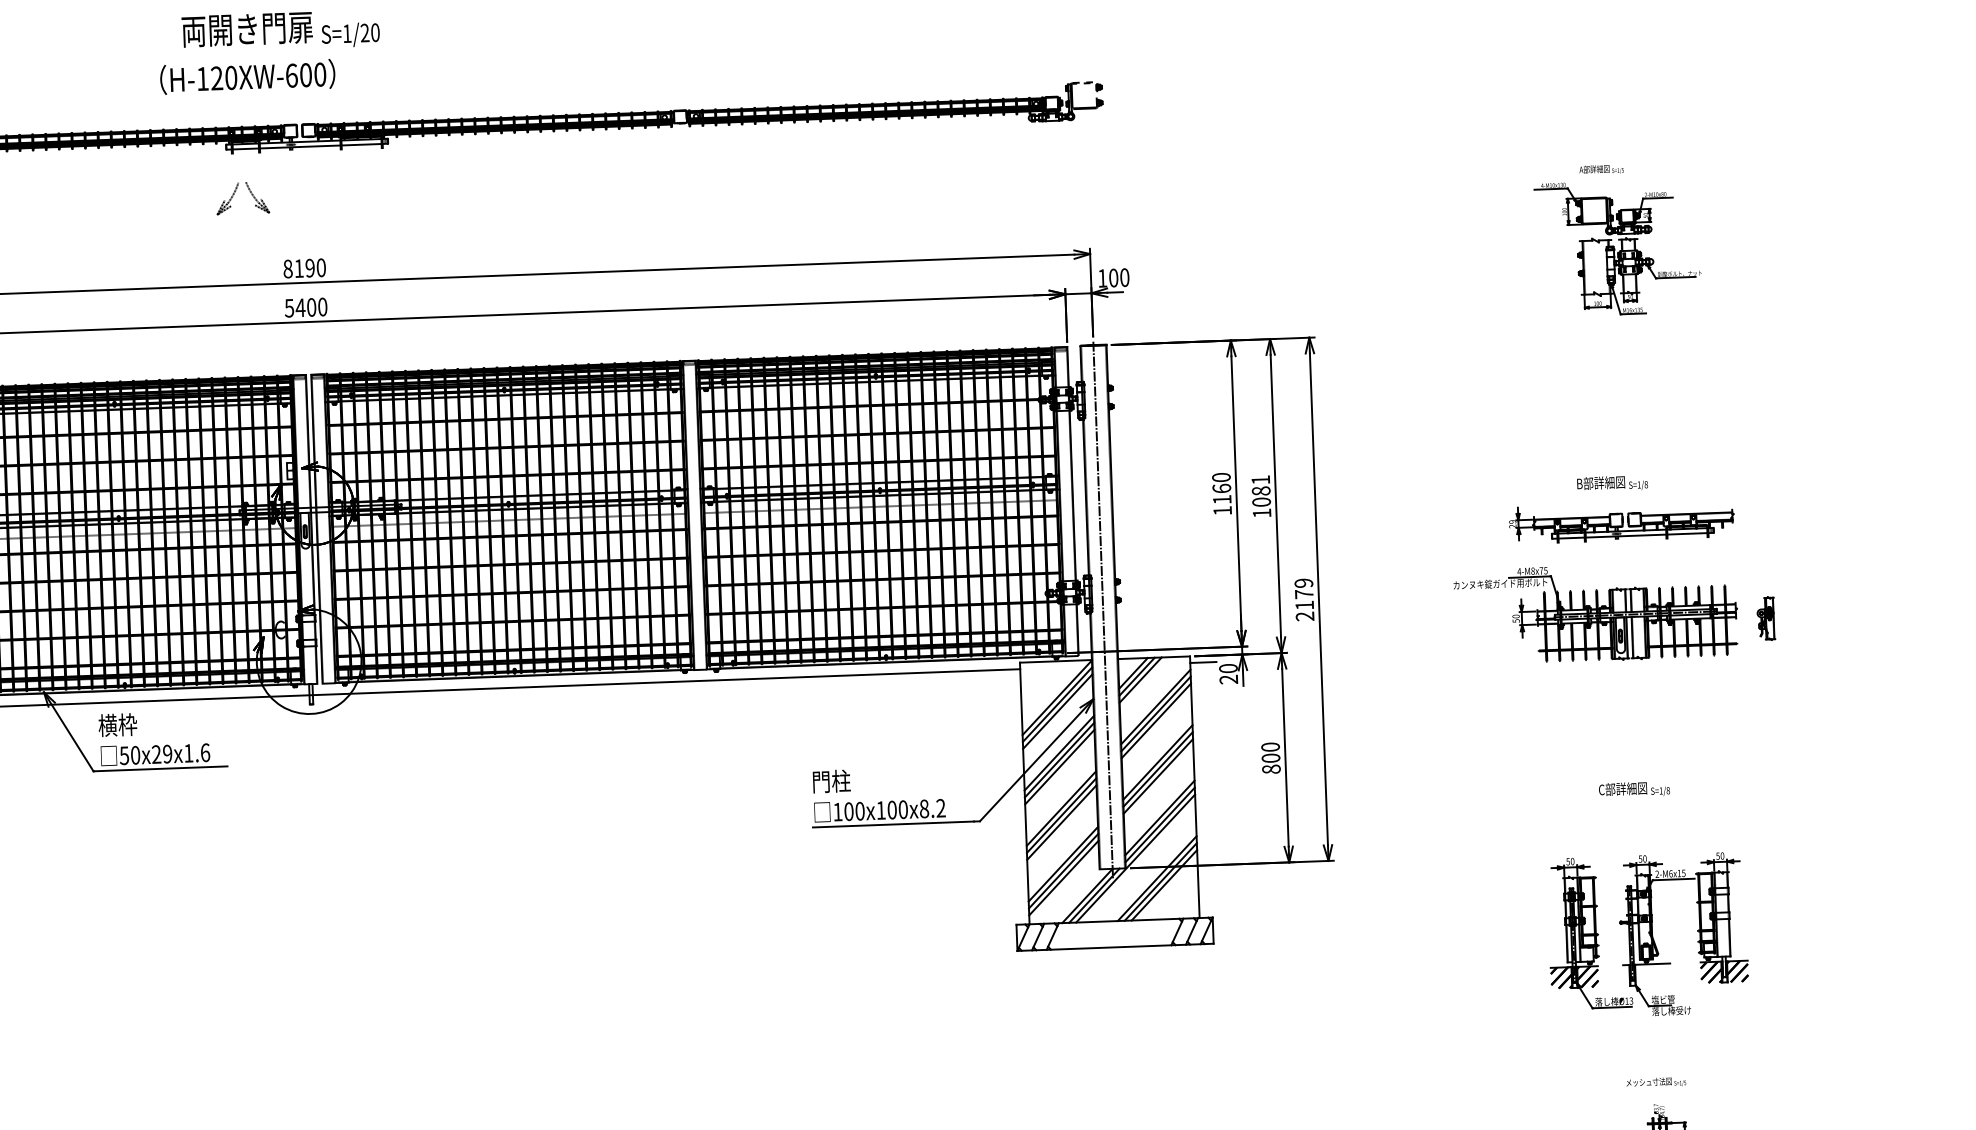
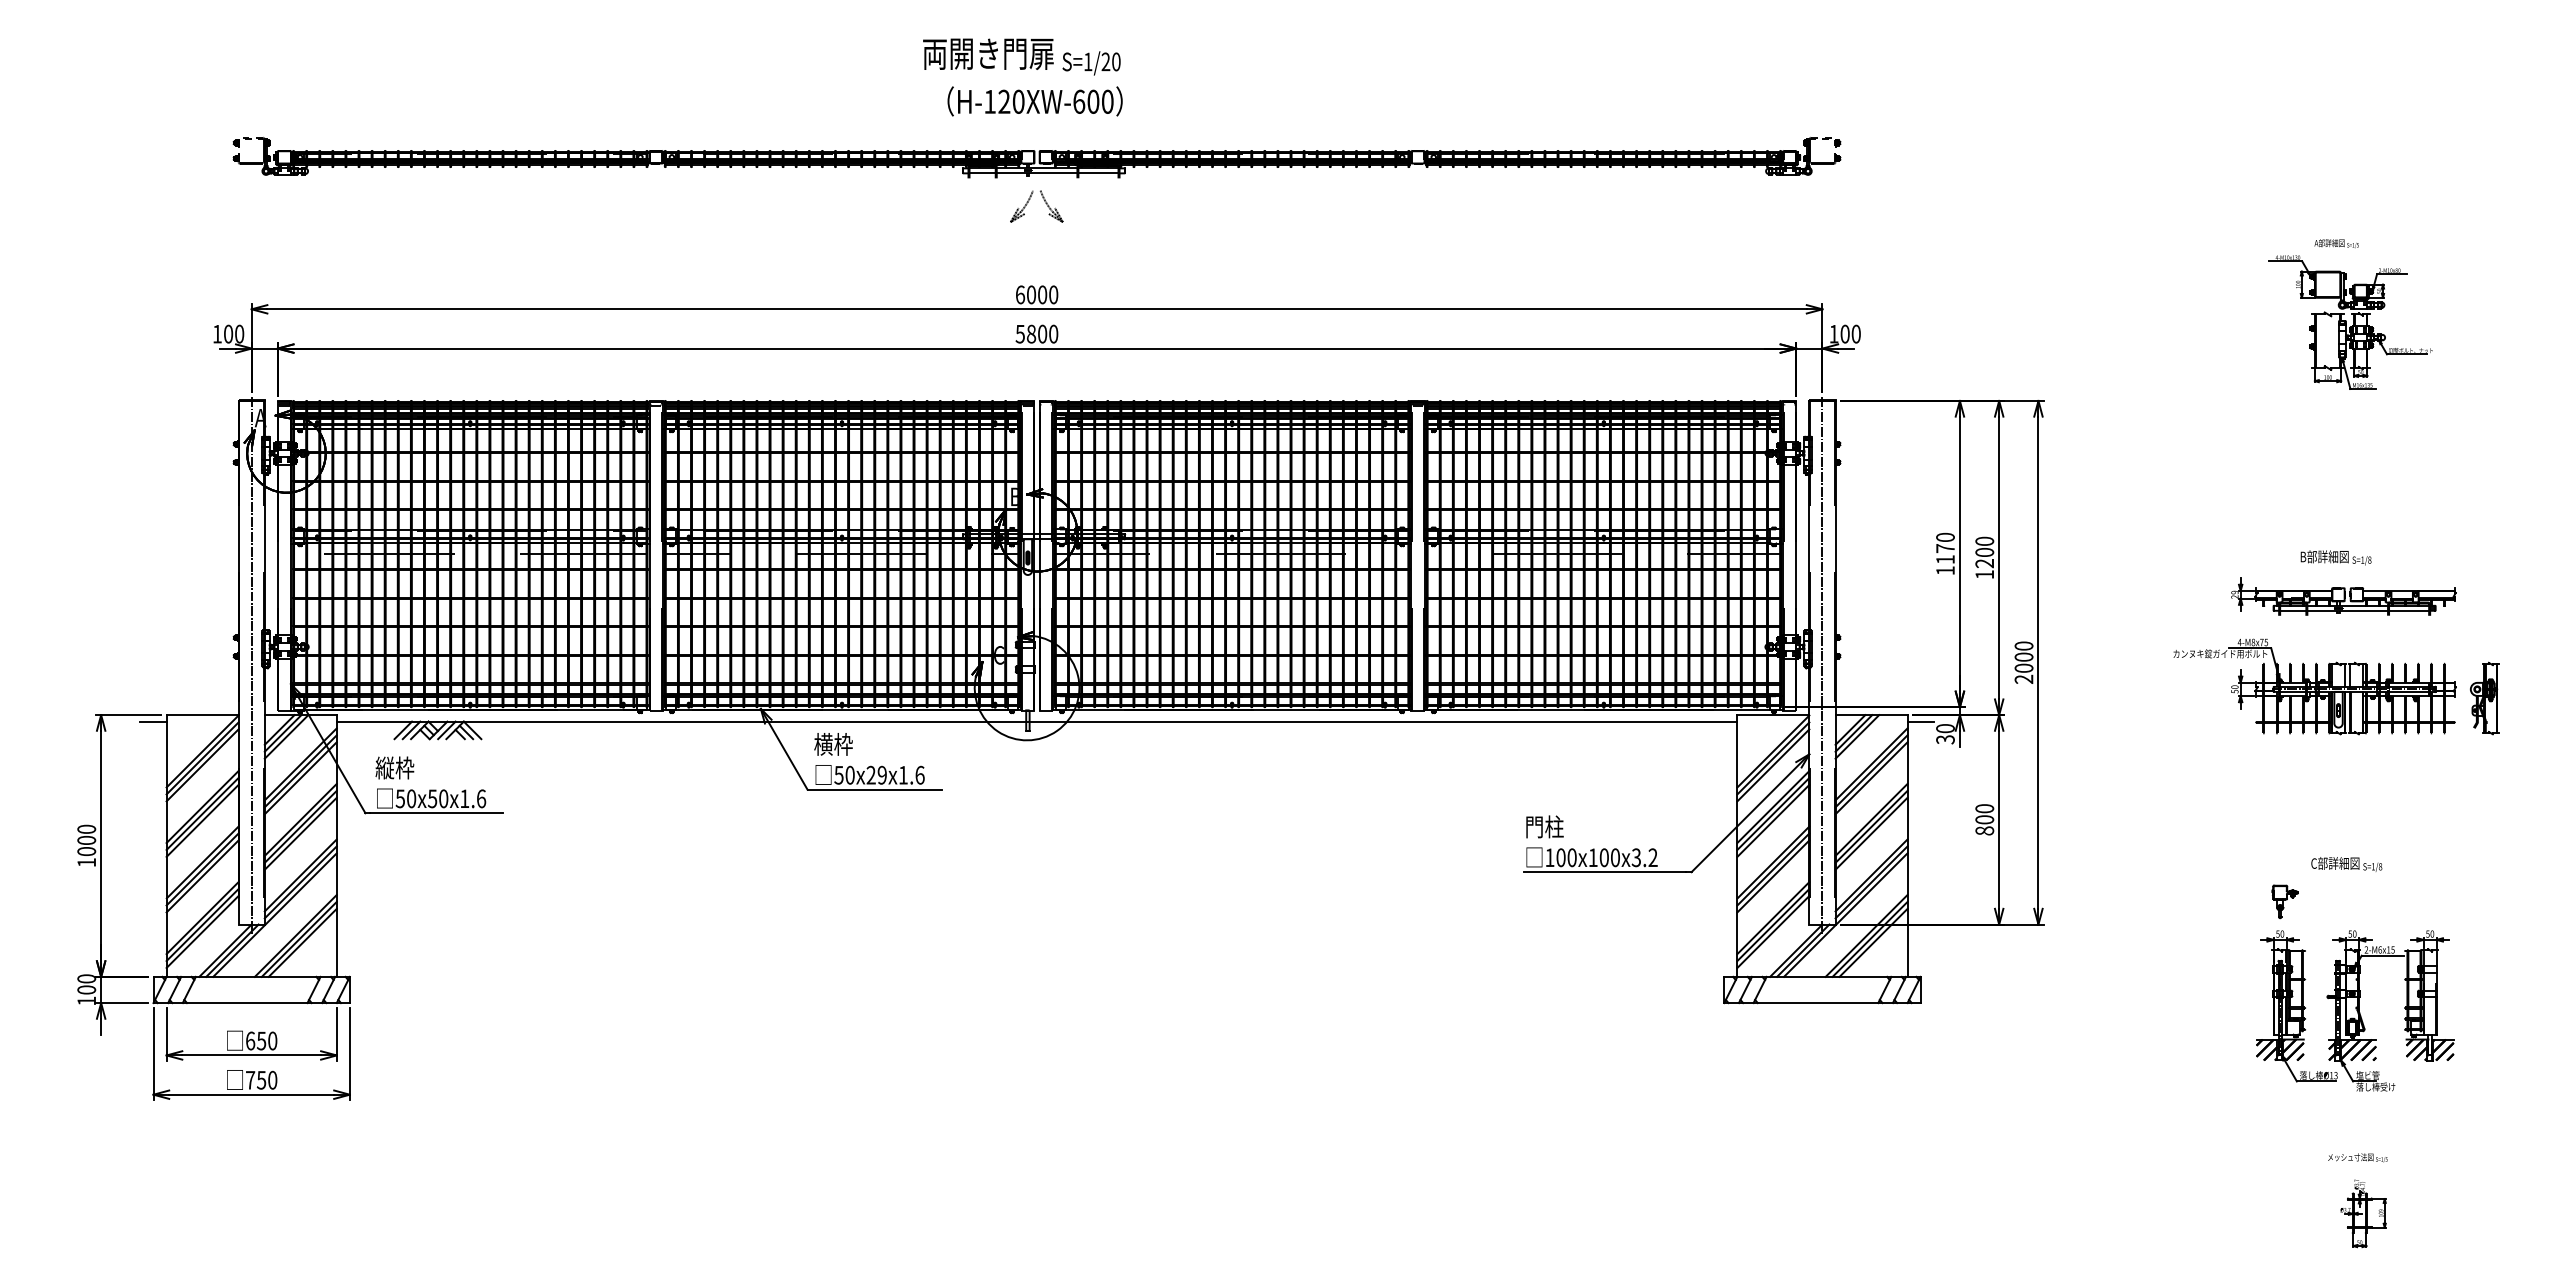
text: (247, 77) -> (1034, 101), moved
part: (234, 194) -> (1028, 202), moved
text: (299, 268) -> (1031, 294), 8190 -> 6000
text: (300, 307) -> (1031, 333), 5400 -> 5800
text: (1221, 488) -> (1945, 548), 1160 -> 1170
text: (1260, 491) -> (1984, 552), 1081 -> 1200
text: (1303, 593) -> (2023, 656), 2179 -> 2000
part: (1765, 618) -> (2484, 698), size x1.67
text: (1228, 679) -> (1945, 739), 20 -> 30
text: (924, 808) -> (1636, 857), 100x100x8.2 -> 100x100x3.2
part: (1573, 828) -> (2284, 901), added
hatch: (1646, 974) -> (2352, 1049), added

